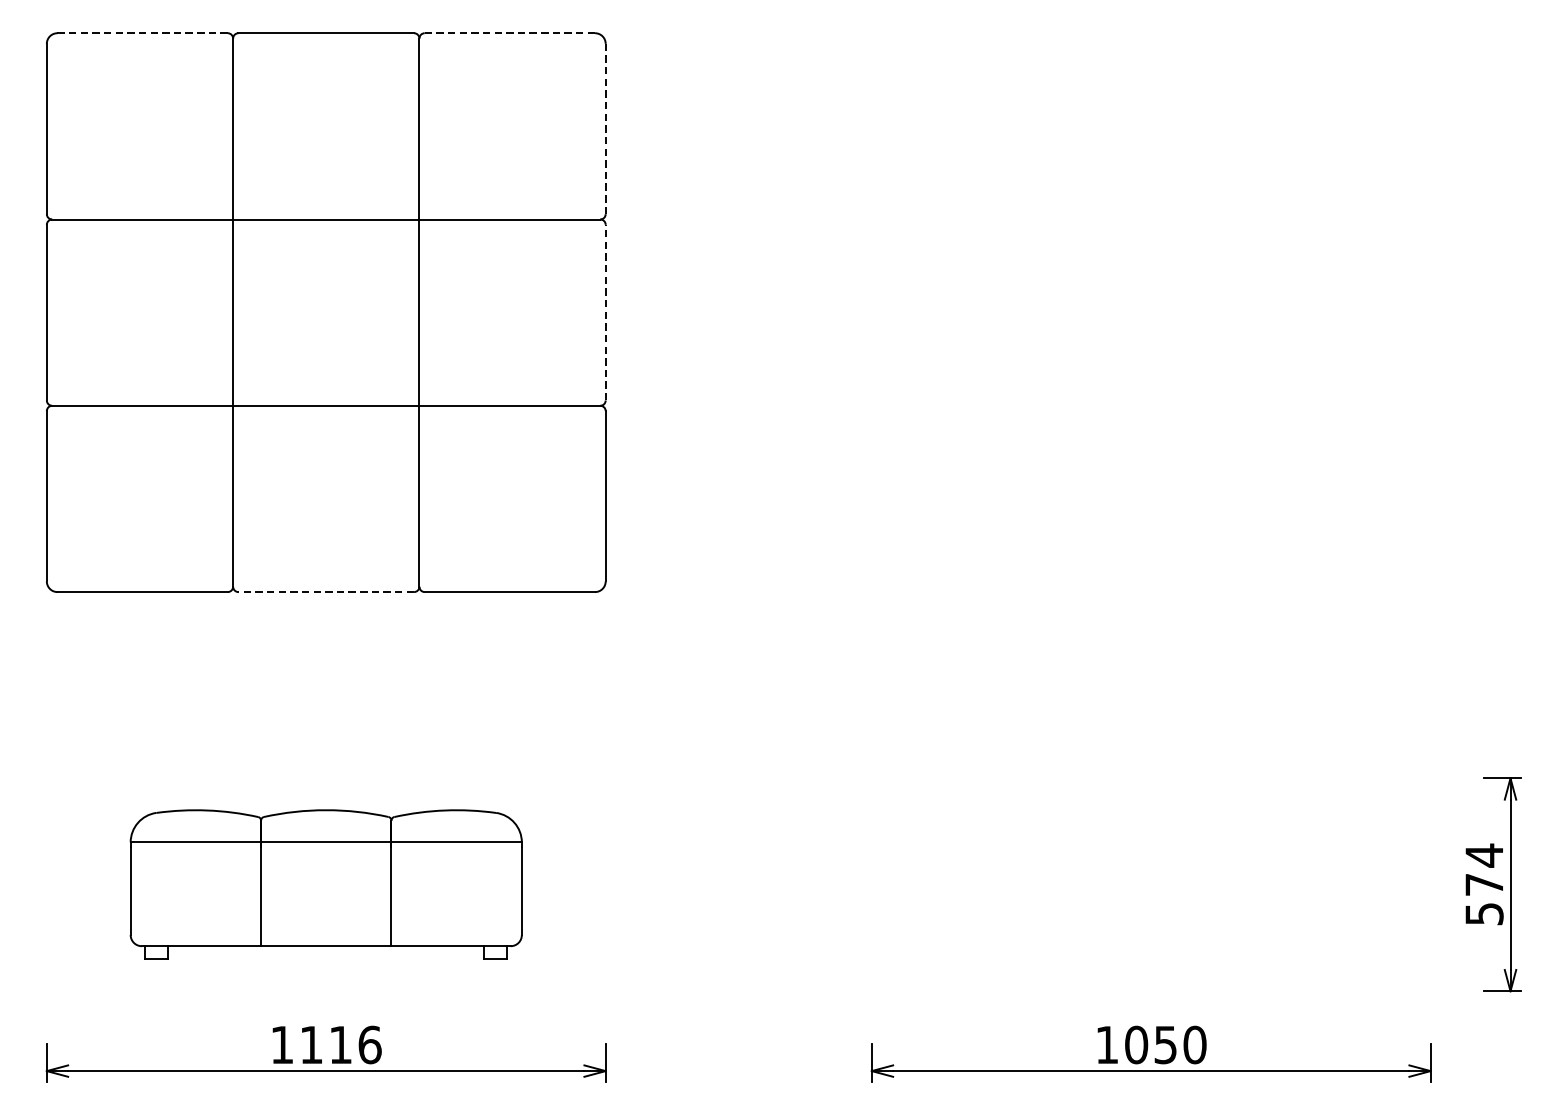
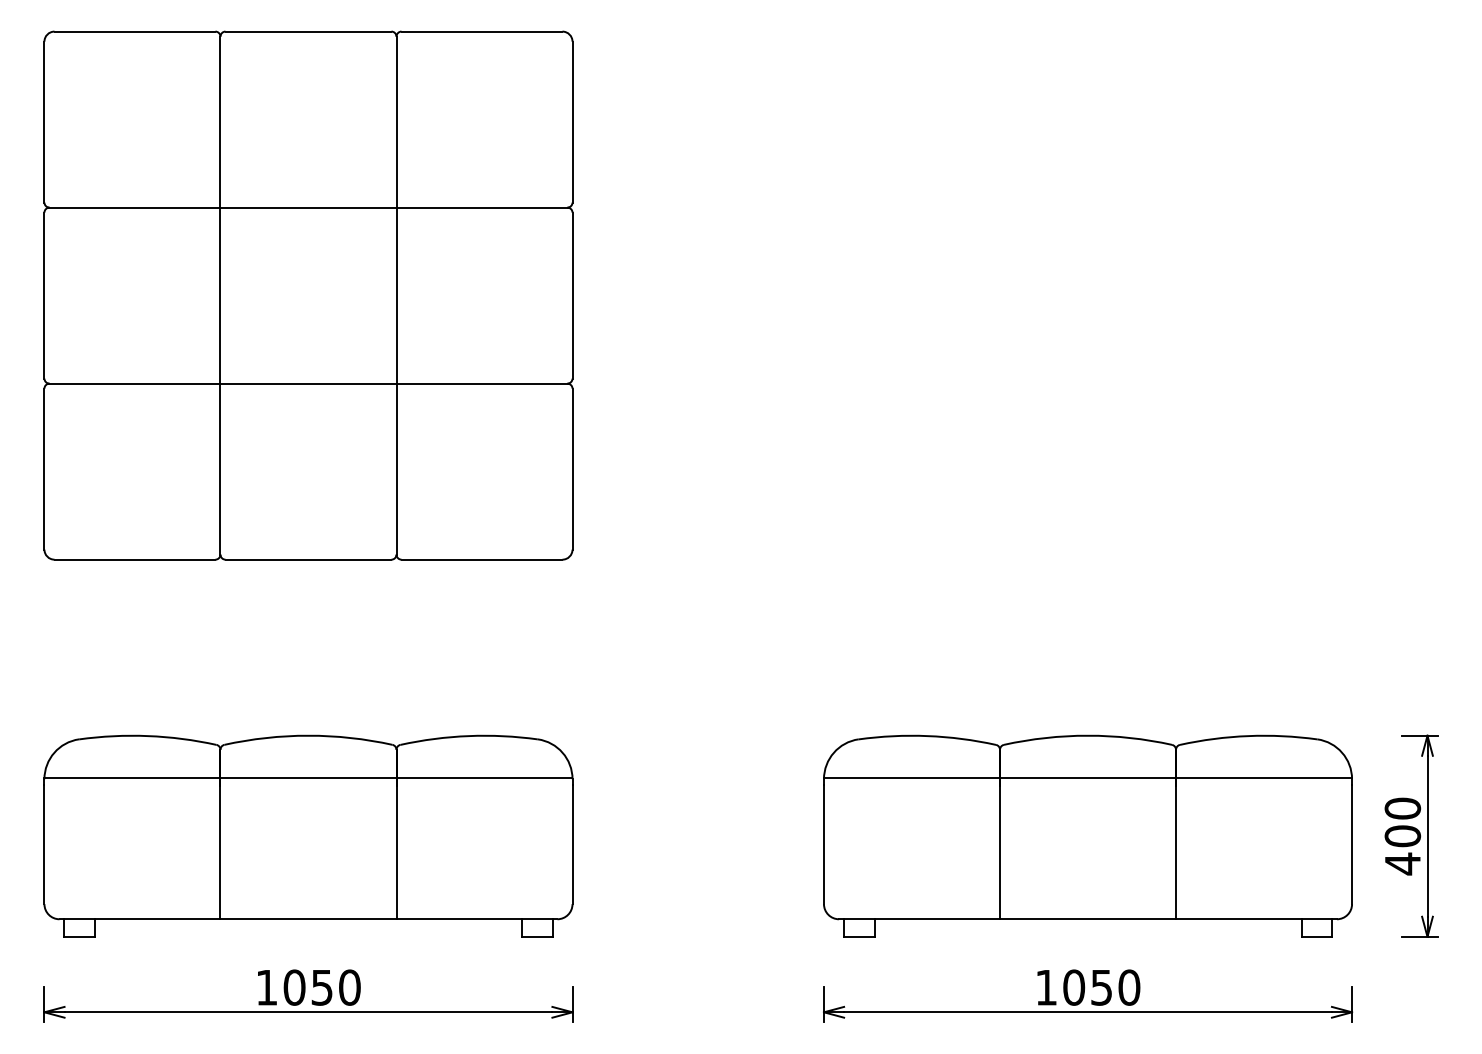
line: (142, 33) -> (134, 31), dashed -> solid
line: (509, 33) -> (481, 31), dashed -> solid
line: (605, 128) -> (572, 121), dashed -> solid
line: (605, 312) -> (572, 295), dashed -> solid
line: (326, 591) -> (308, 559), dashed -> solid
part: (326, 883) -> (308, 835), size x1.43
part: (1150, 883) -> (1087, 835), added
text: (1484, 885) -> (1402, 836), 574 -> 400
text: (340, 1044) -> (321, 987), 1116 -> 1050

